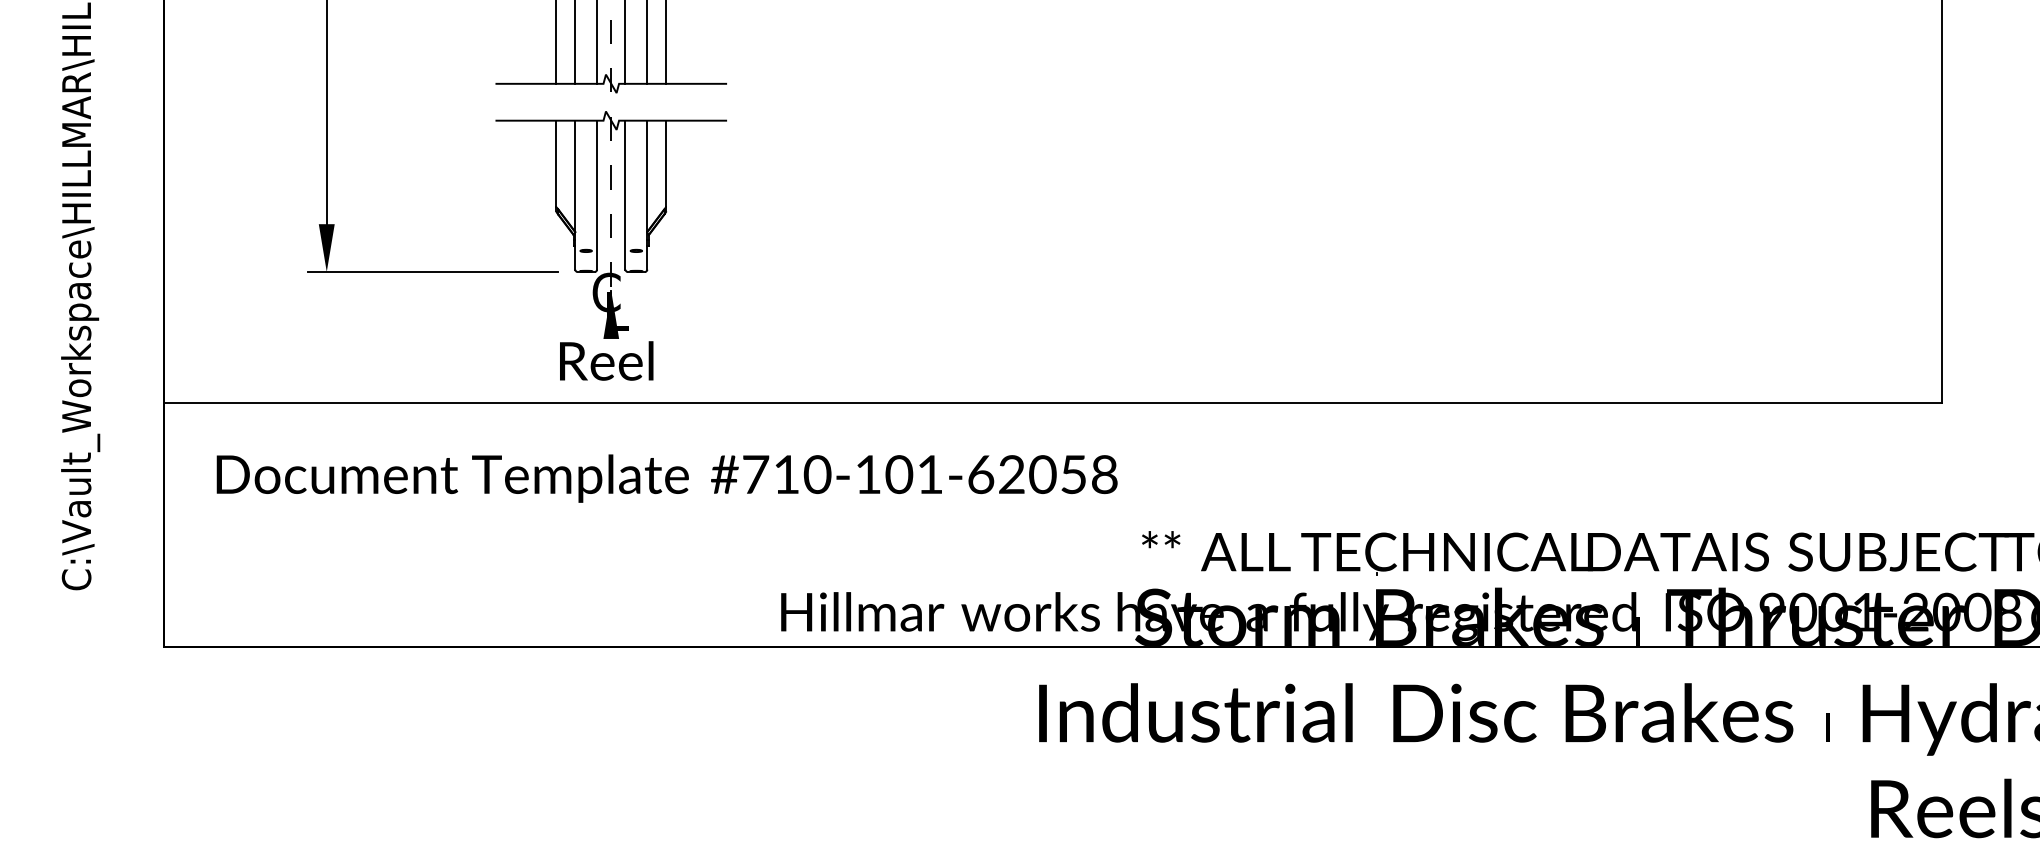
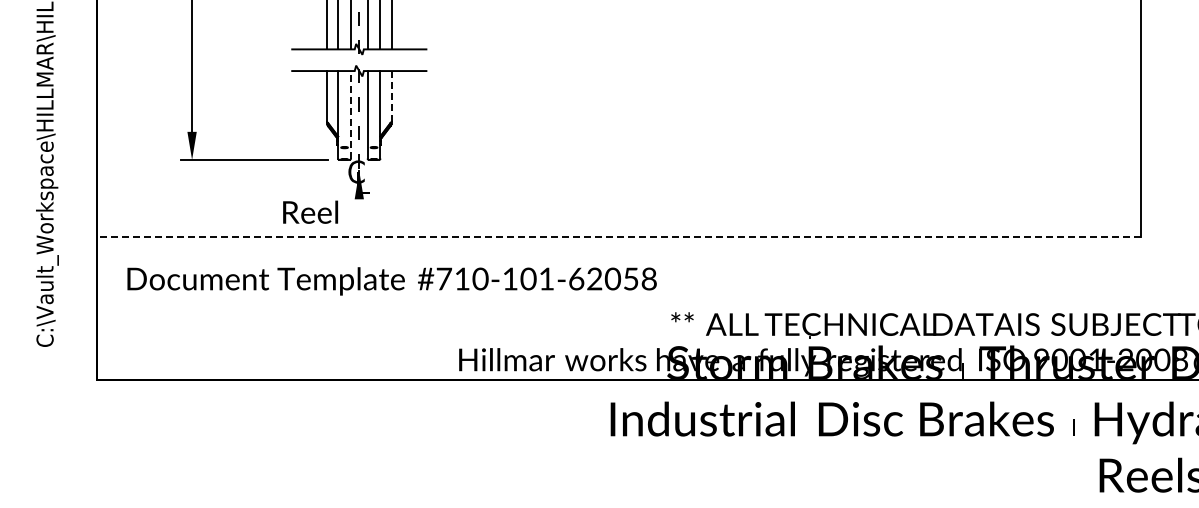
line: (666, 162) -> (391, 95), solid -> dashed
line: (596, 194) -> (350, 114), solid -> dashed
text: (606, 359) -> (310, 211), moved
line: (1052, 403) -> (618, 237), solid -> dashed

